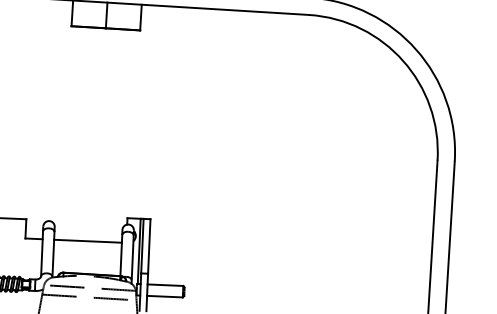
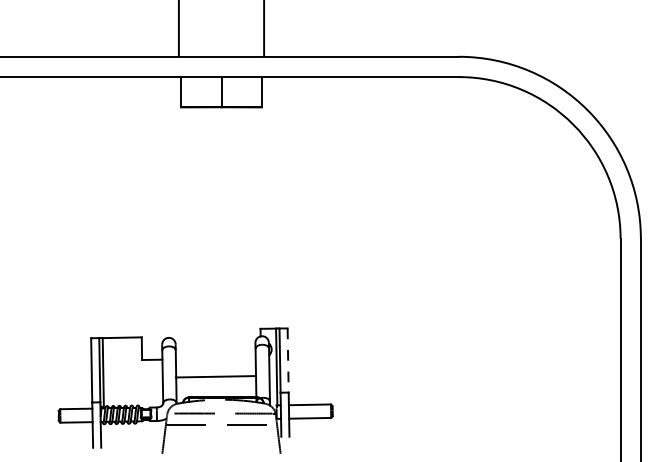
line: (87, 241) -> (215, 376), moved
line: (149, 247) -> (288, 361), solid -> dashed

